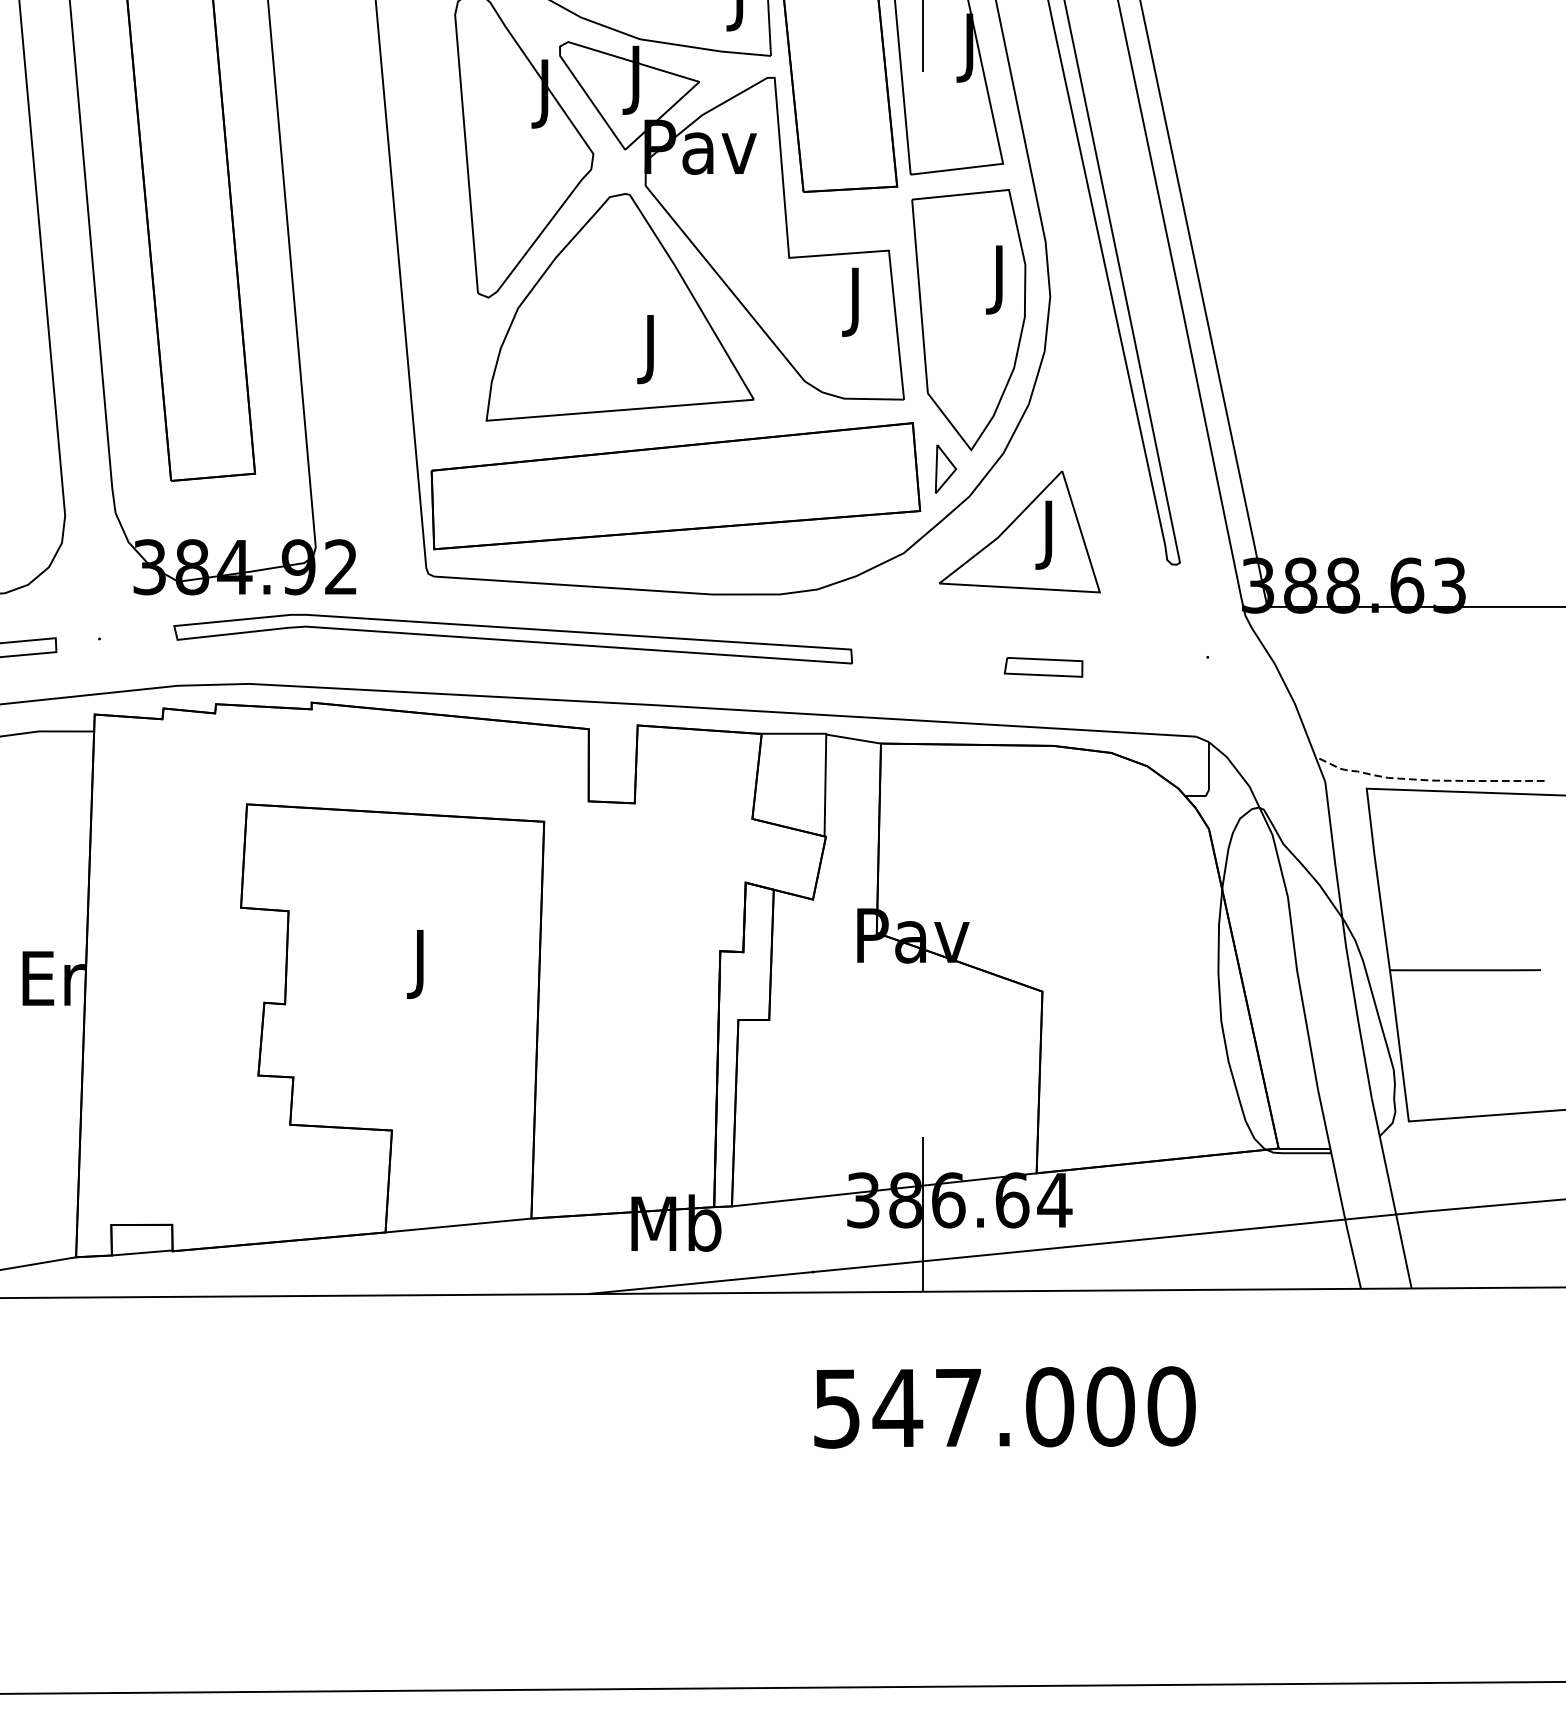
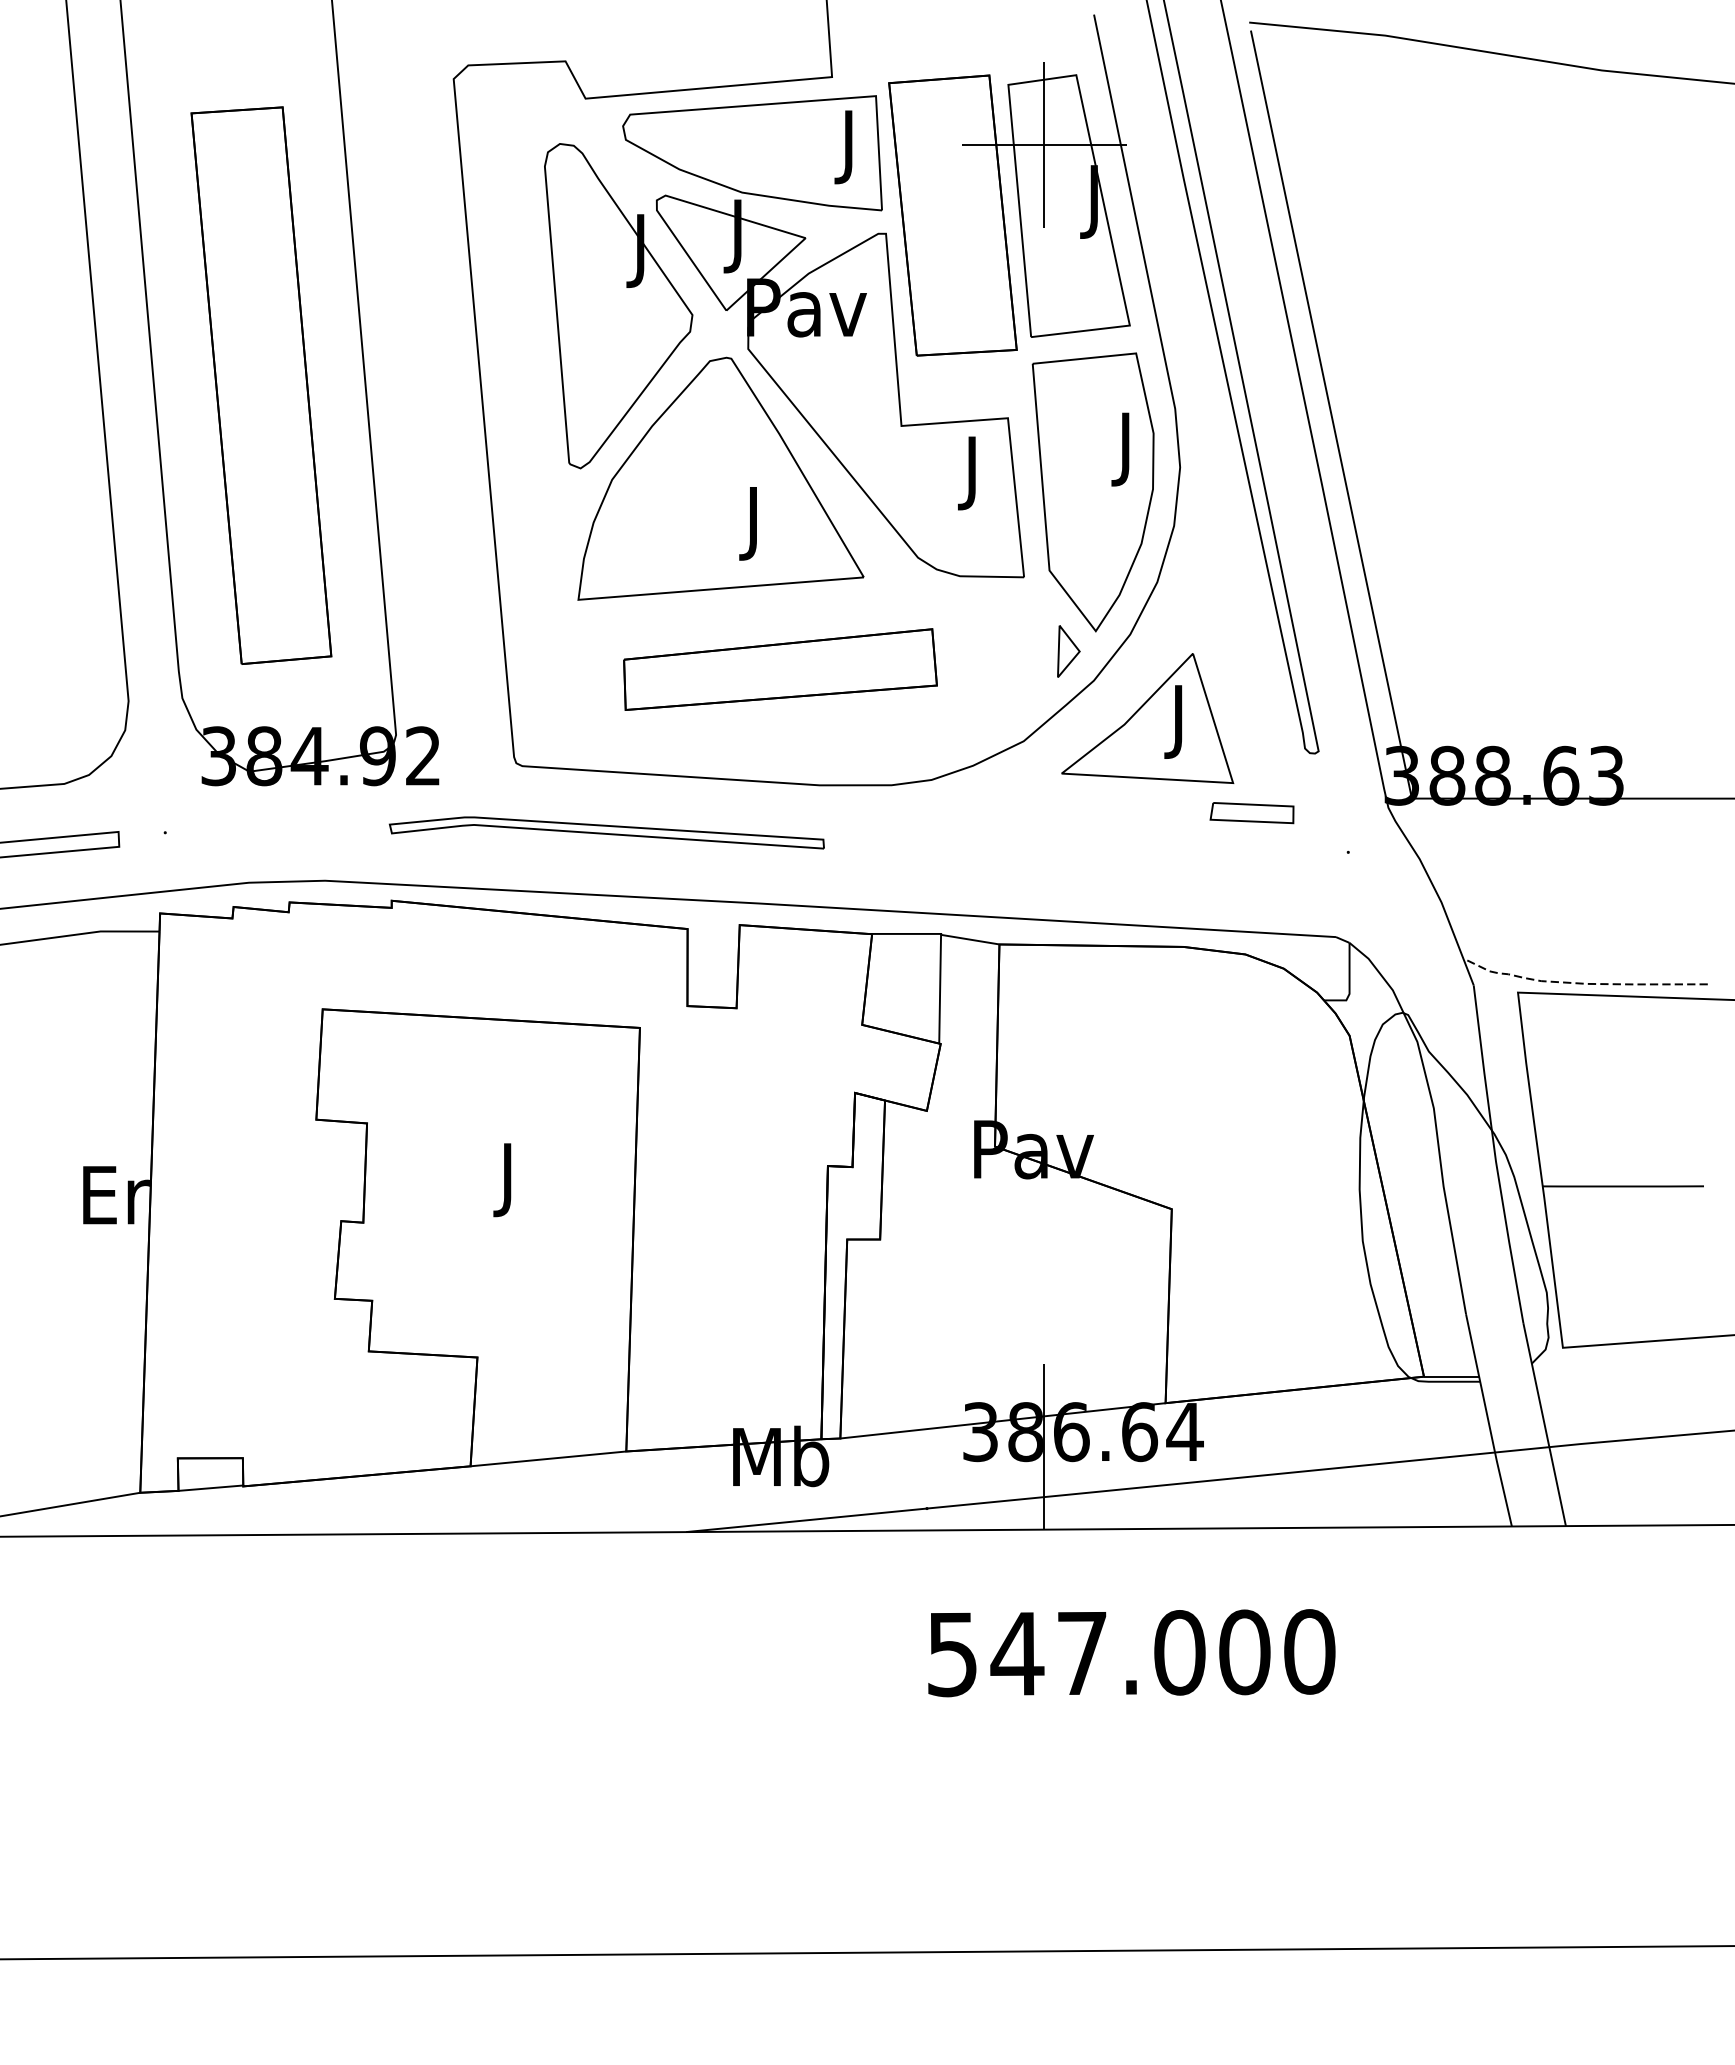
part: (675, 486) -> (780, 669), size x0.6
part: (512, 638) -> (606, 832), size x0.6
part: (1043, 667) -> (1251, 813), moved

